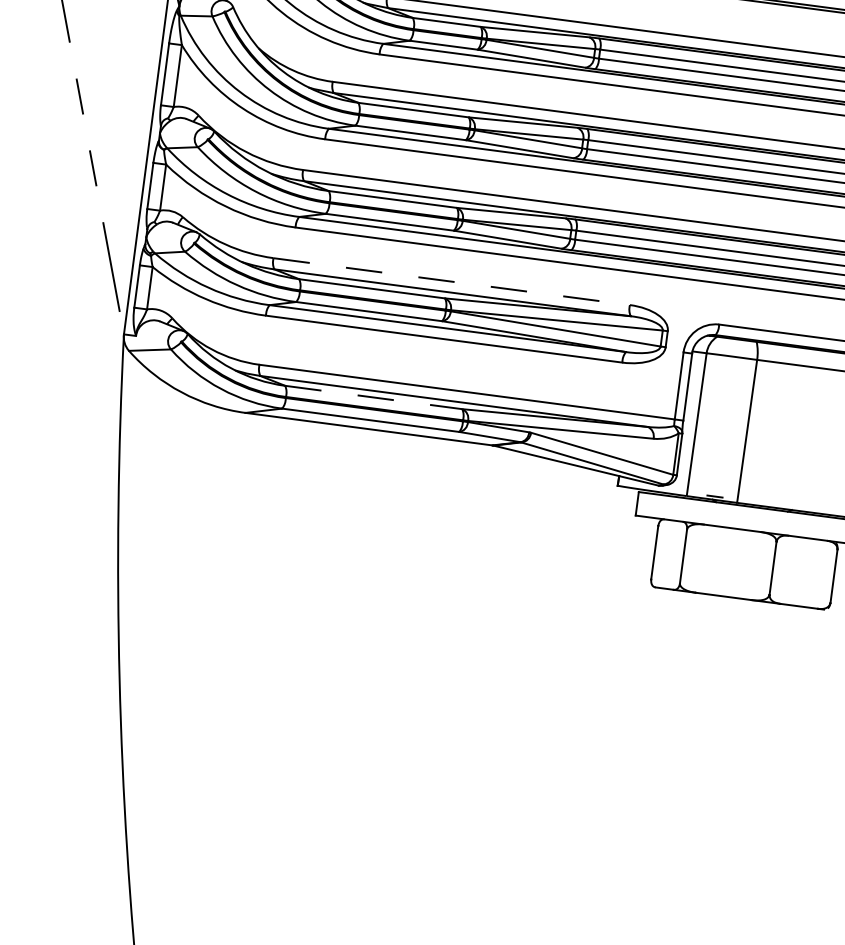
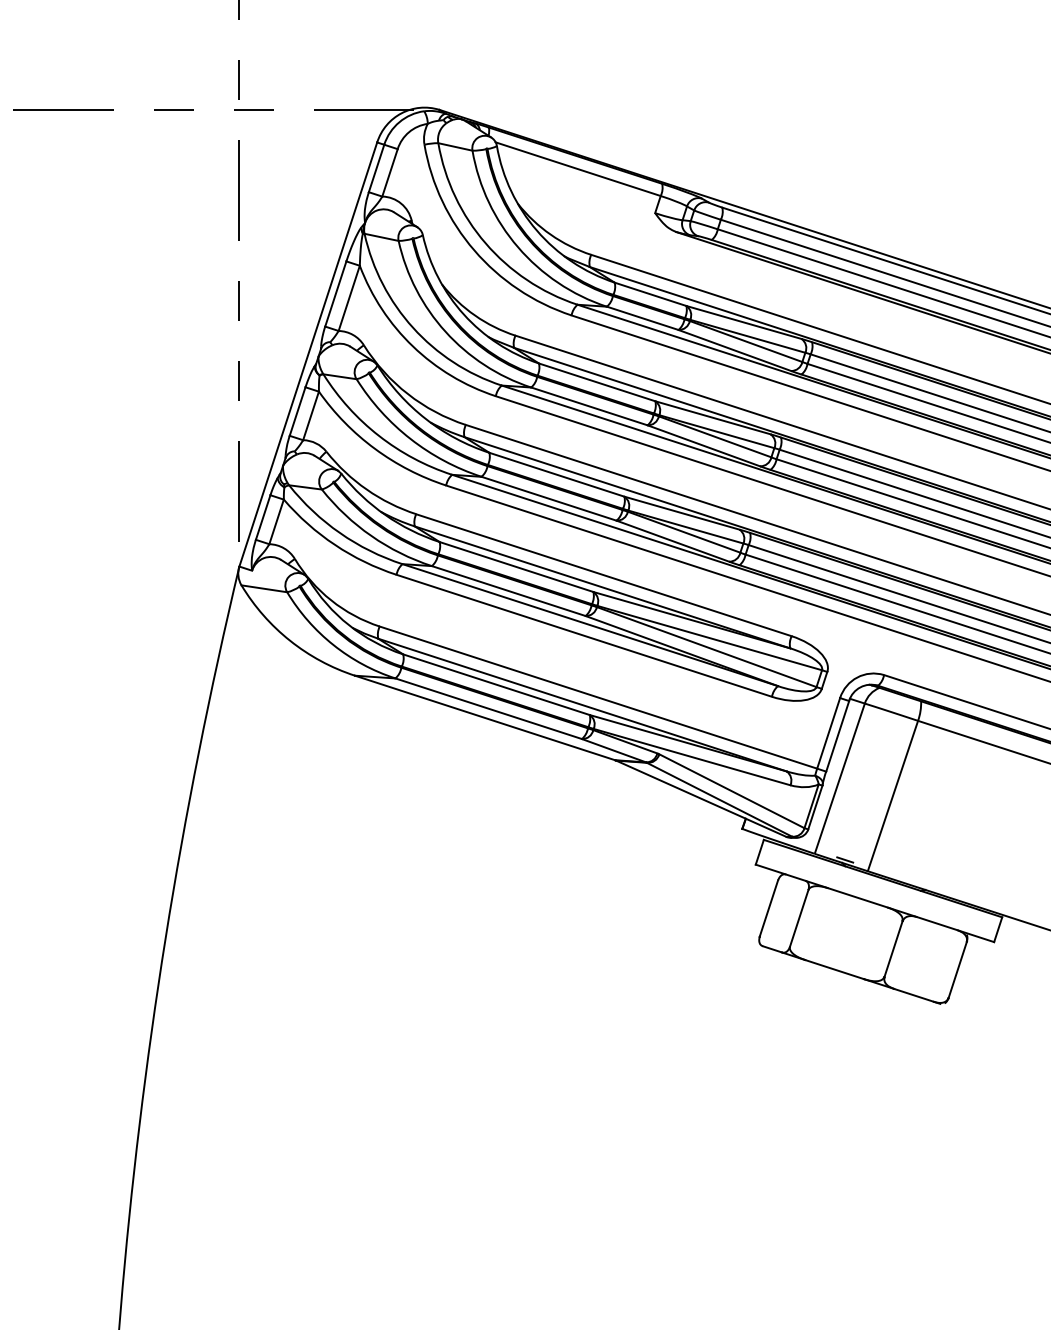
line: (452, 281) -> (604, 575), dashed -> solid
line: (374, 397) -> (497, 684), dashed -> solid

